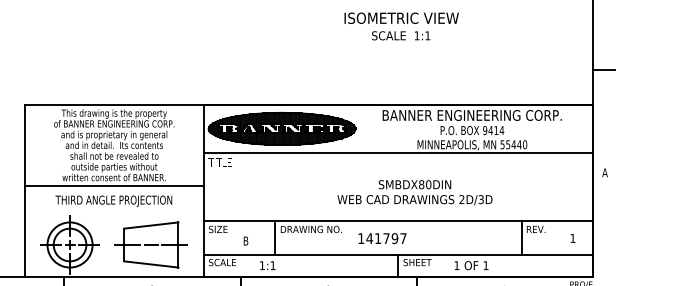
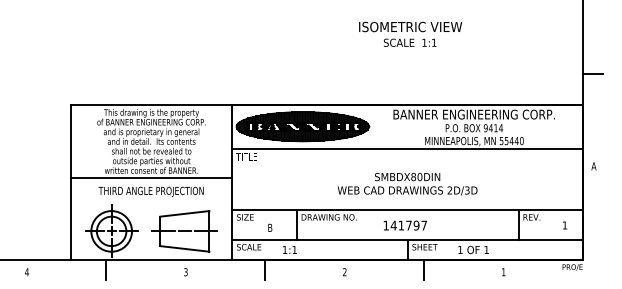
text: (414, 192) -> (407, 184), moved
text: (381, 238) -> (404, 225), moved

